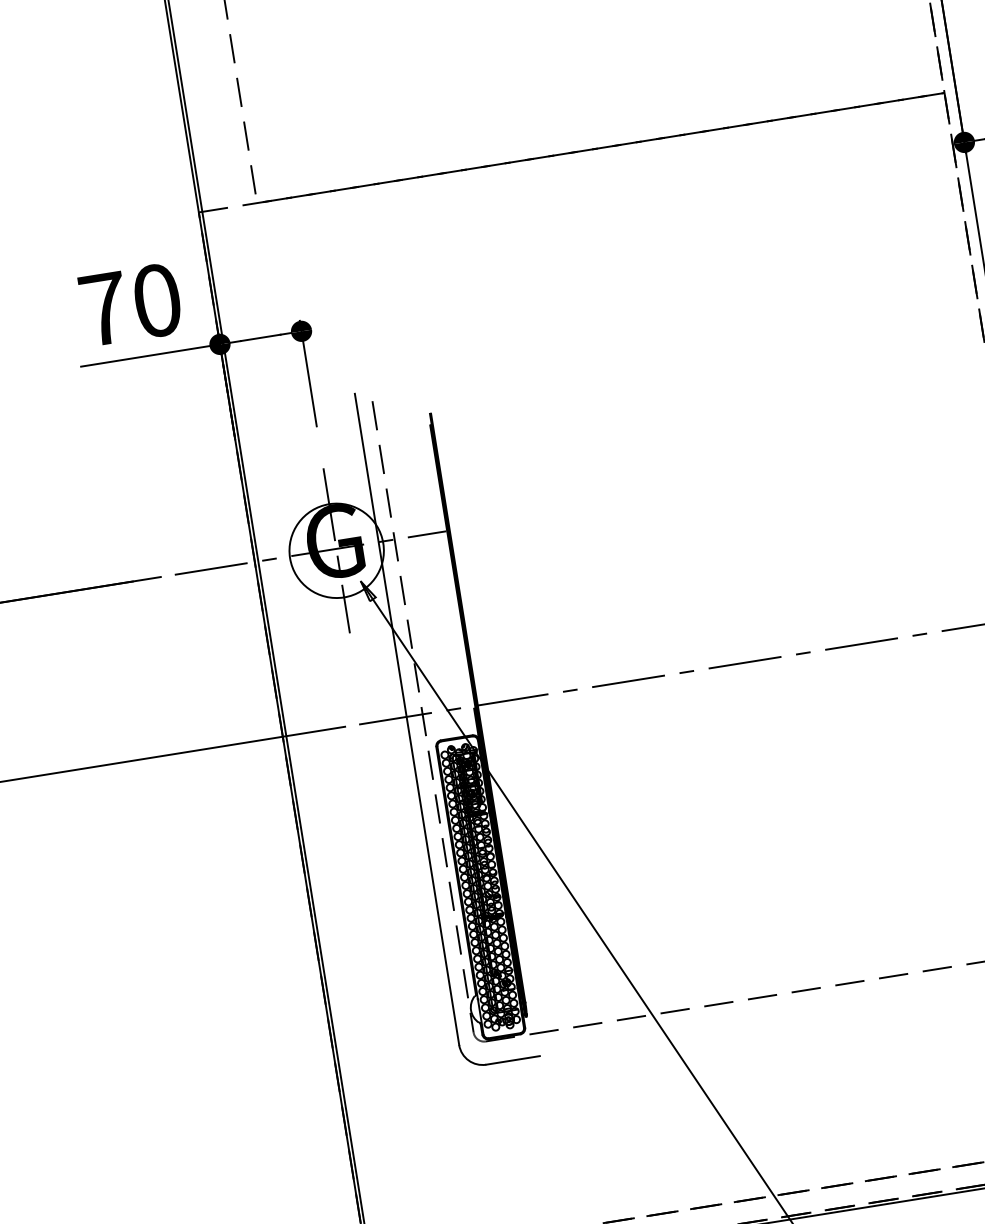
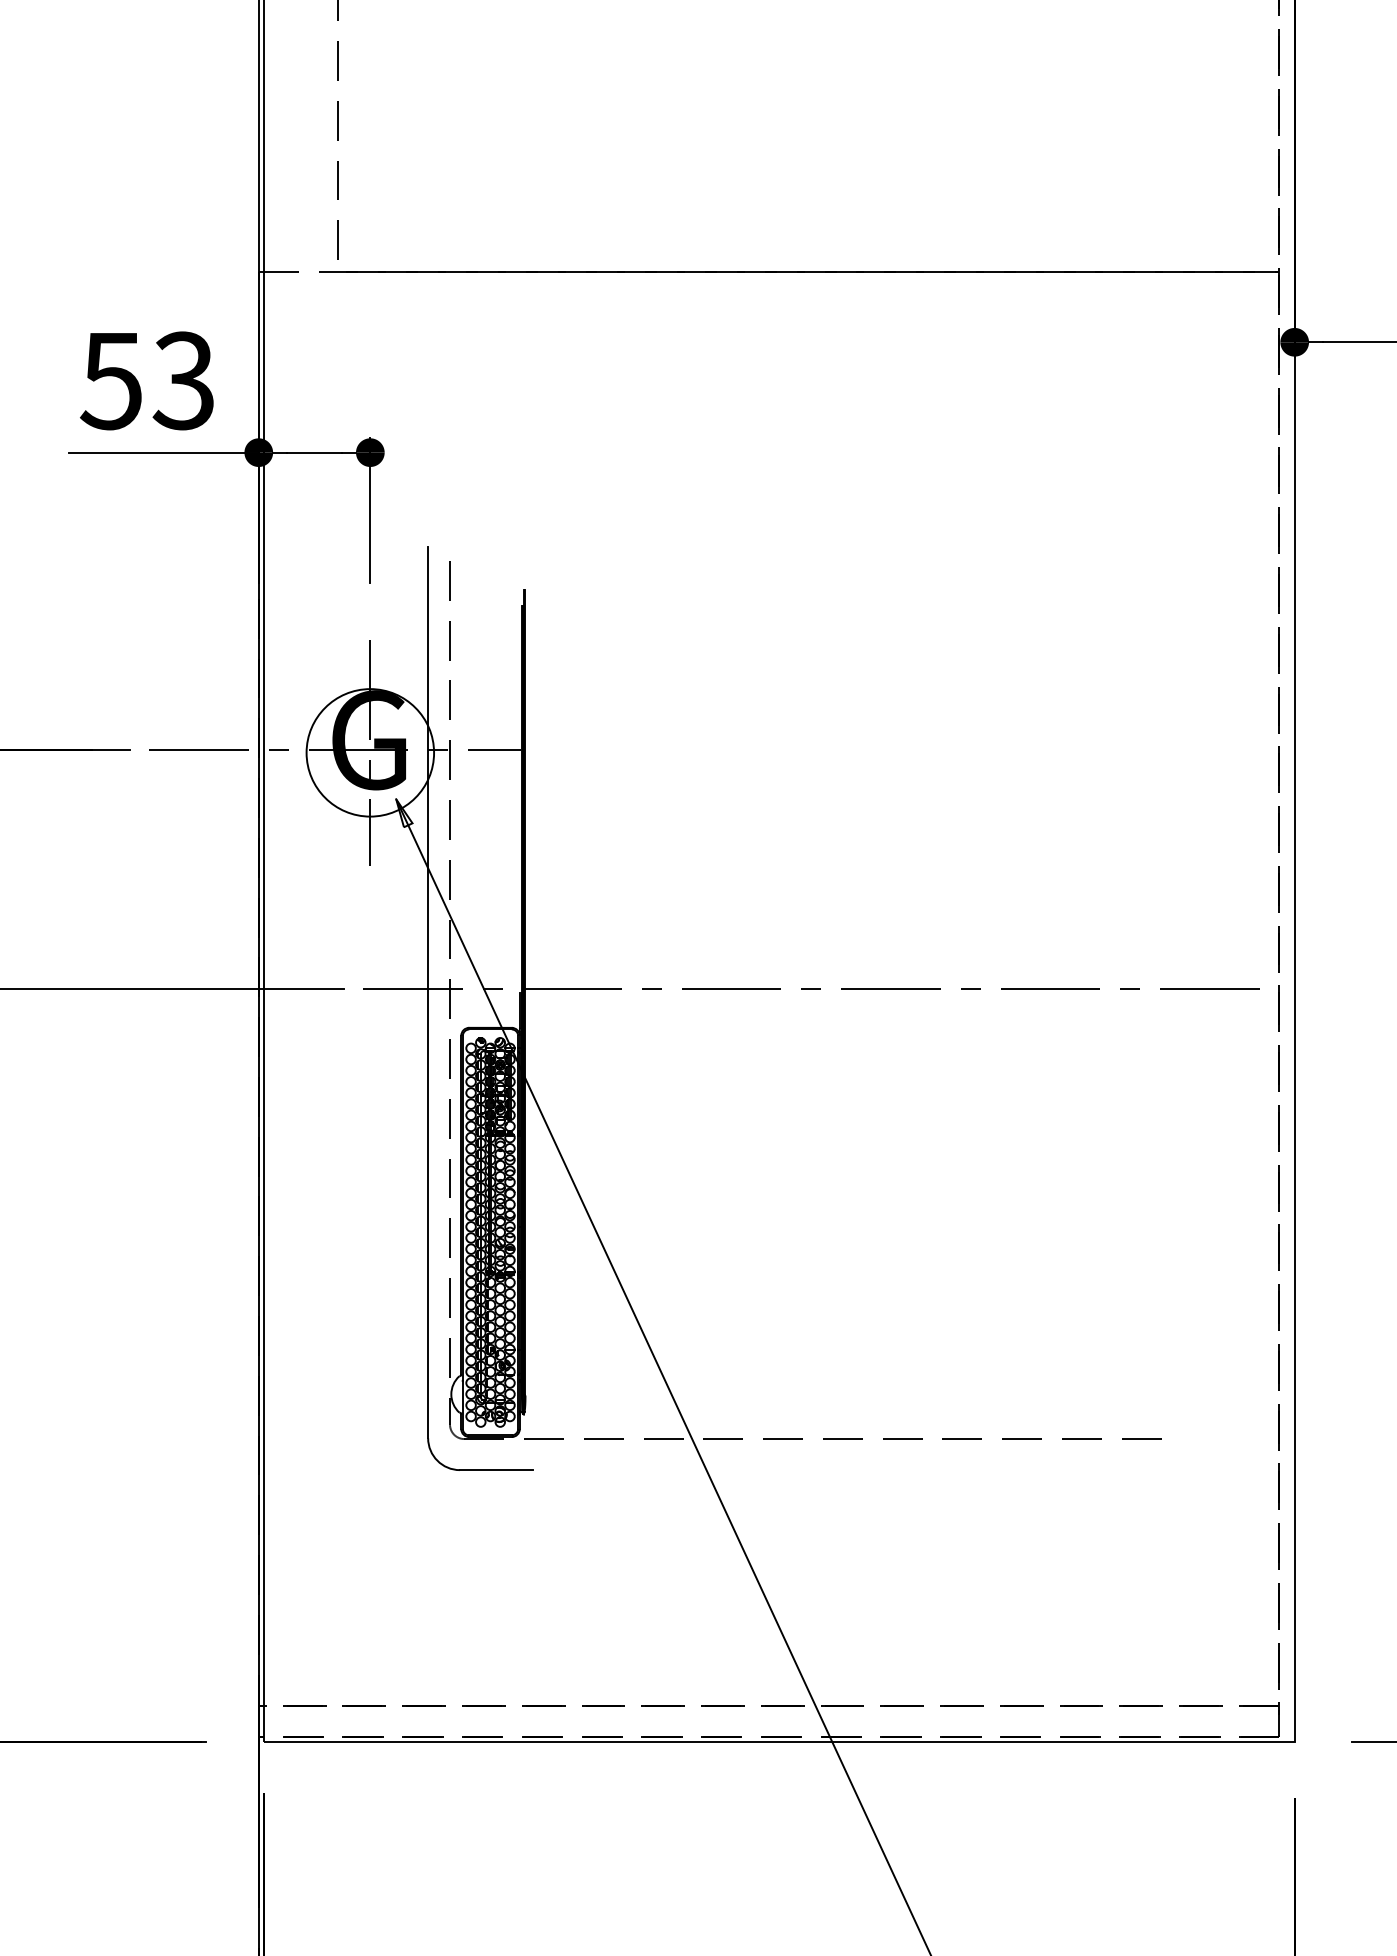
text: (130, 304) -> (147, 380), 70 -> 53

